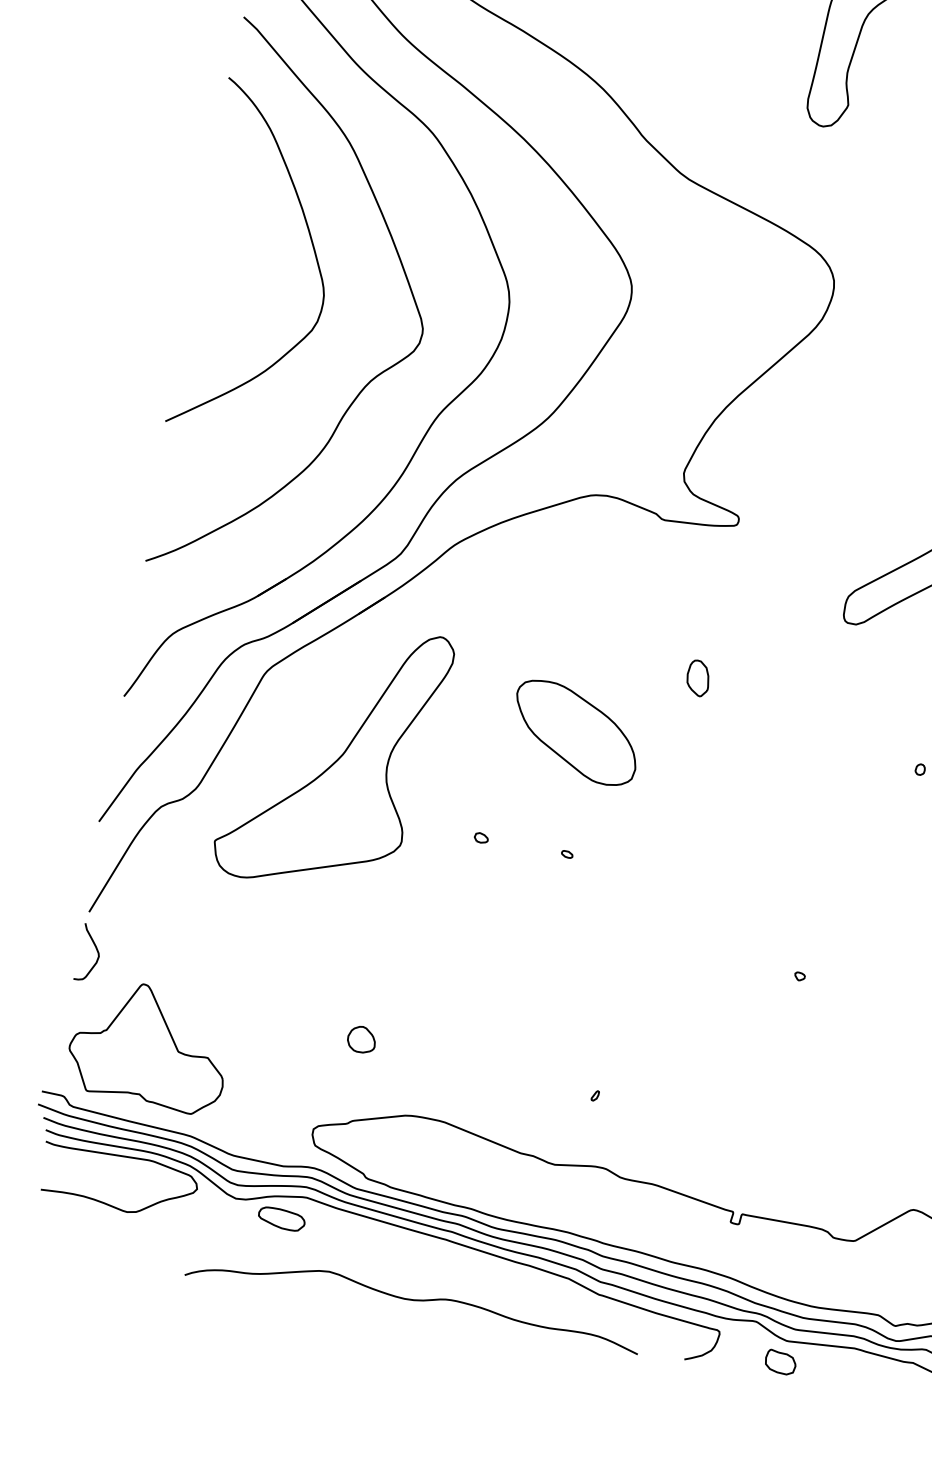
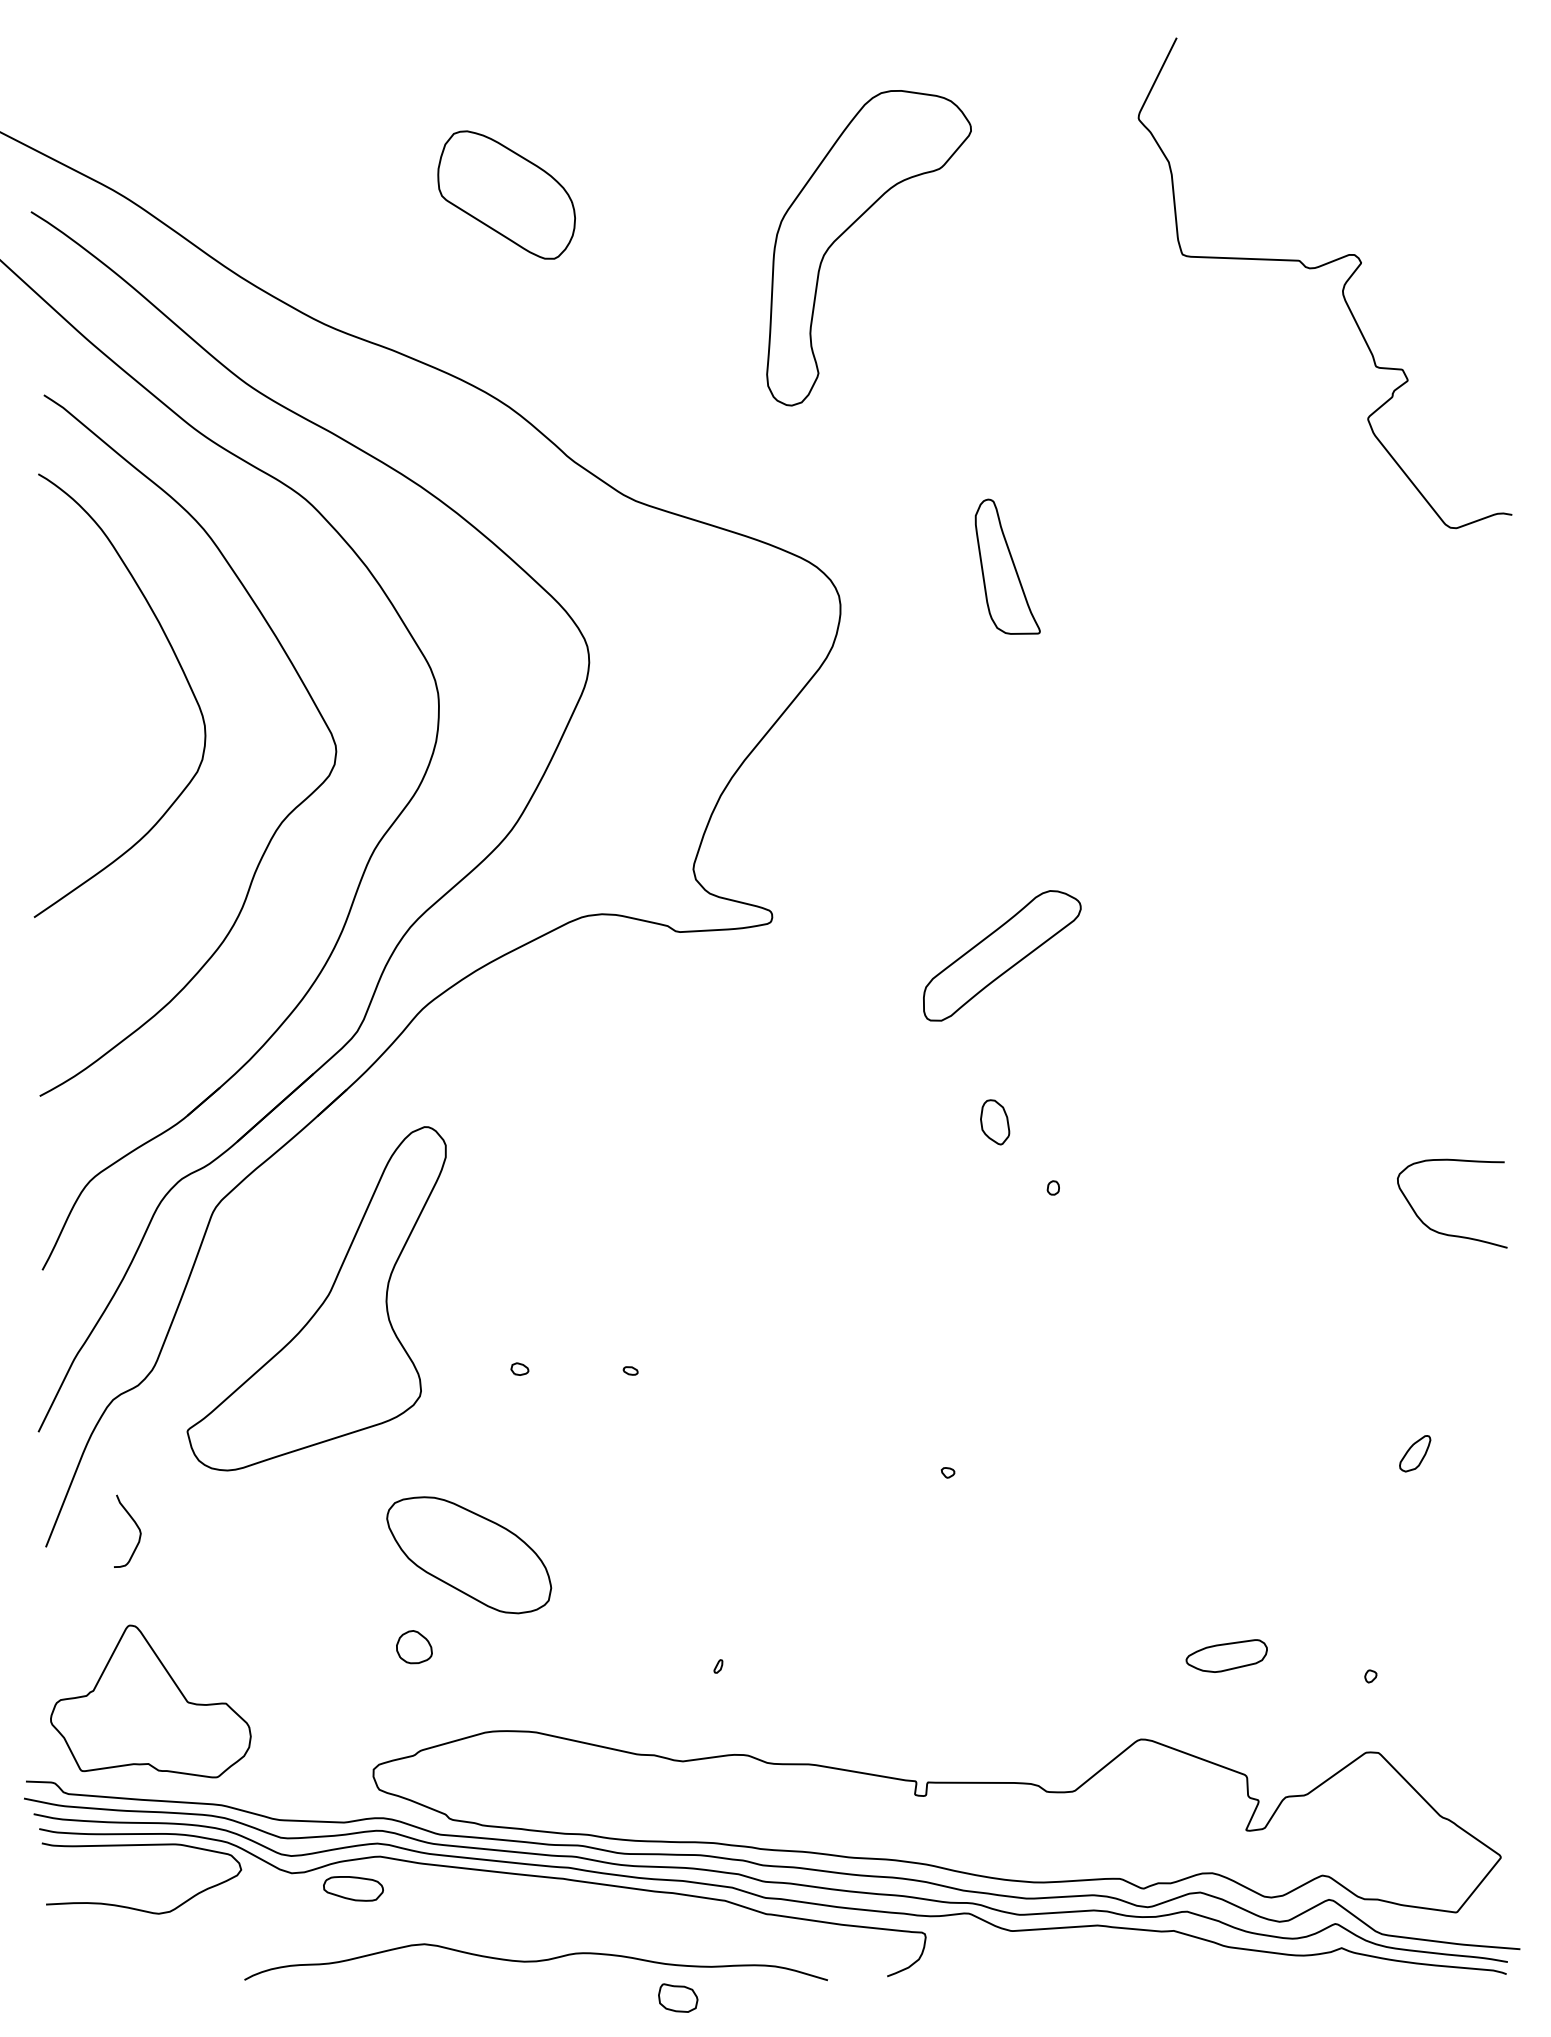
part: (698, 678) -> (995, 1122), moved
part: (576, 733) -> (469, 1555), moved
curve: (96, 950) -> (136, 1526), moved
part: (781, 1361) -> (678, 1997), moved

